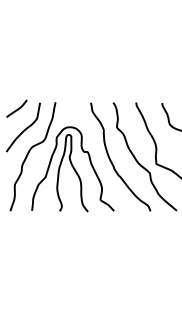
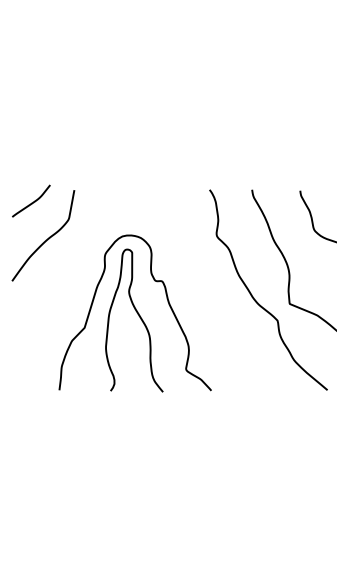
curve: (28, 155) -> (52, 287), removed
curve: (111, 160) -> (206, 296), removed

